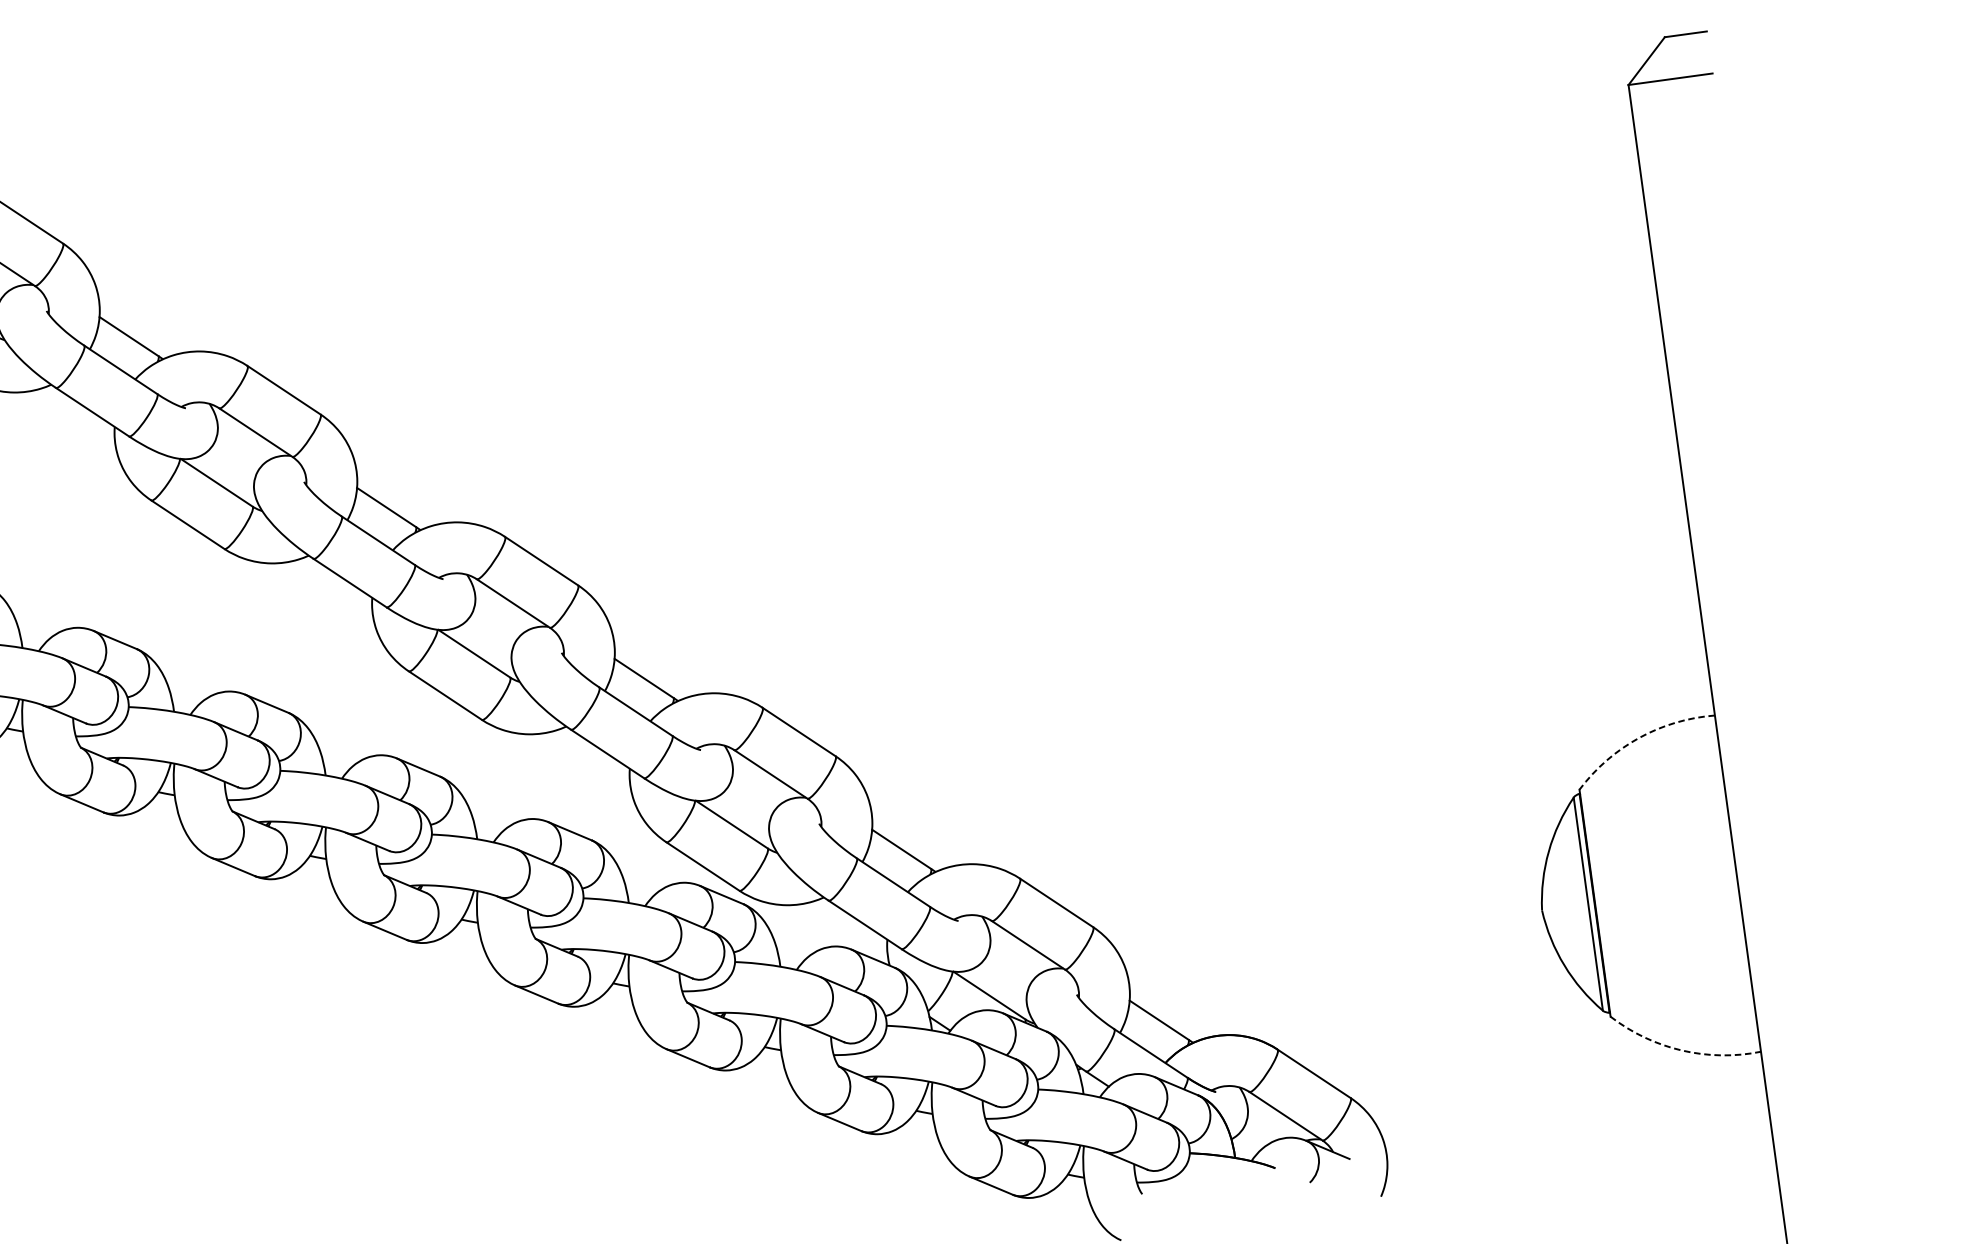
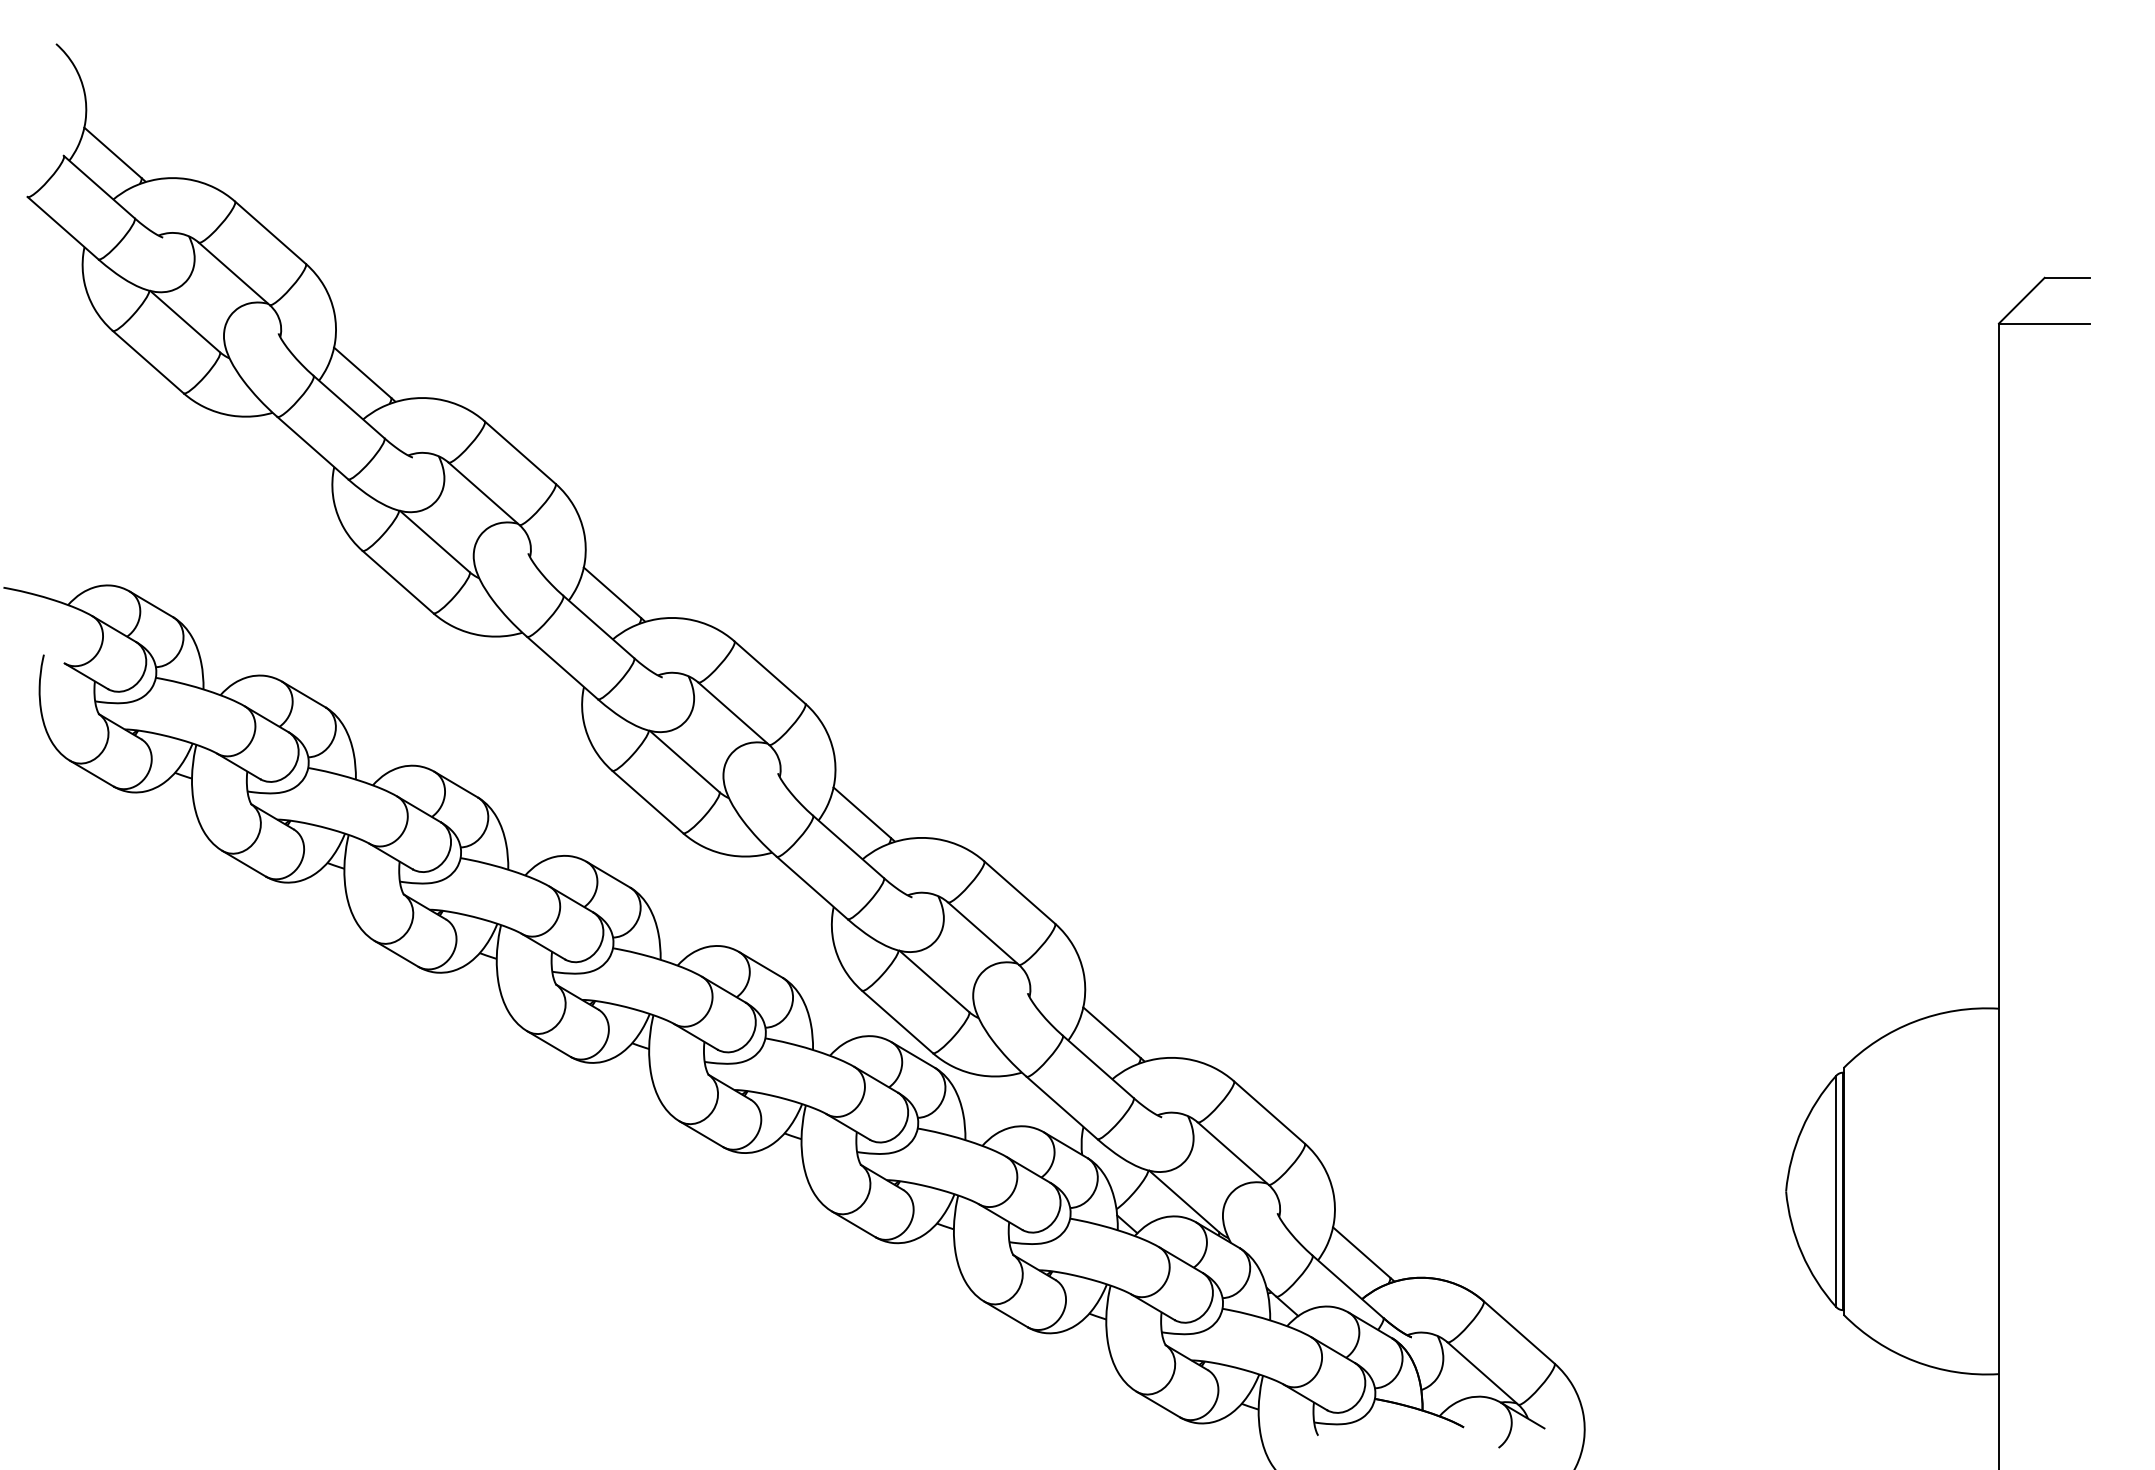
arc: (1638, 737) -> (1914, 1021), dashed -> solid
arc: (1681, 1050) -> (1914, 1361), dashed -> solid

